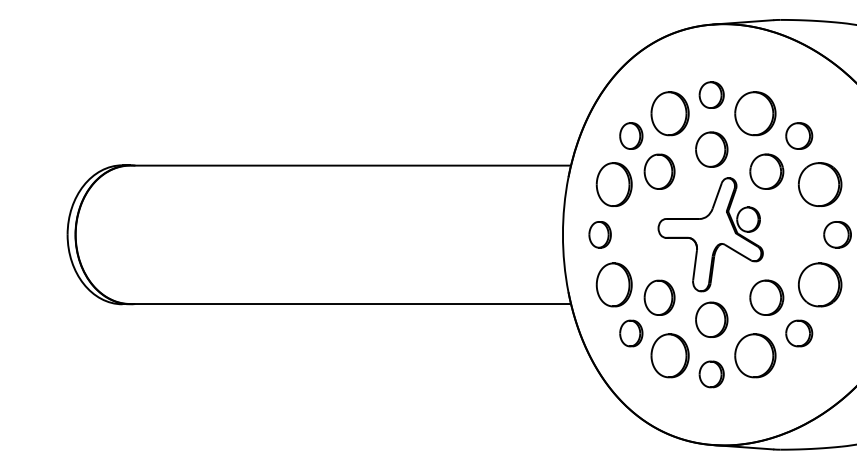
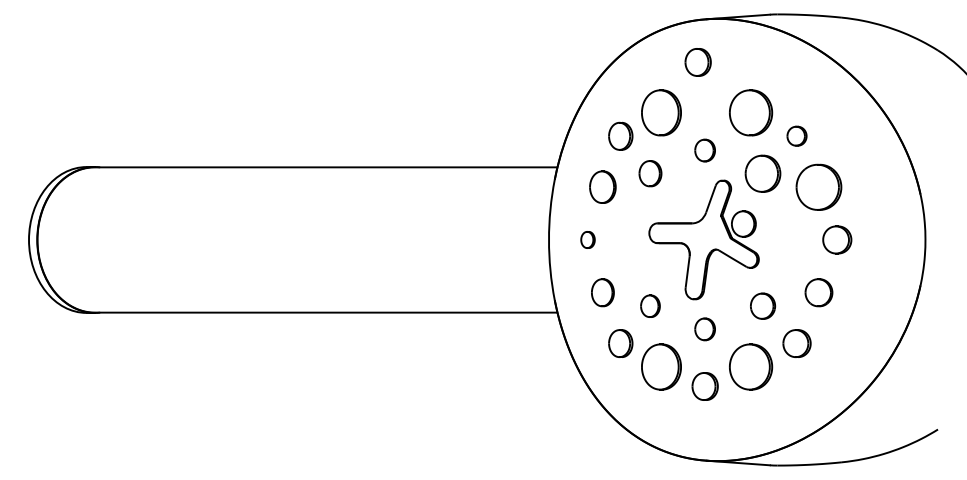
part: (711, 95) -> (697, 62), moved
part: (798, 135) -> (796, 135), size x0.7
part: (711, 149) -> (704, 150), size x0.6
part: (659, 171) -> (650, 173), size x0.7
part: (613, 183) -> (602, 186), size x0.7
part: (599, 234) -> (587, 239), size x0.6
part: (613, 284) -> (602, 292), size x0.6
part: (819, 284) -> (818, 292), size x0.6
part: (659, 298) -> (650, 306), size x0.6
part: (766, 298) -> (762, 306), size x0.7
part: (711, 320) -> (704, 329), size x0.6

